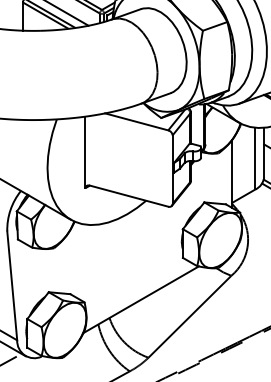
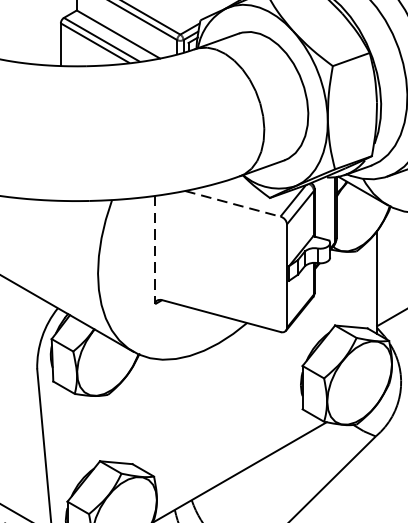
line: (136, 121) -> (232, 203), solid -> dashed
line: (85, 152) -> (155, 250), solid -> dashed

